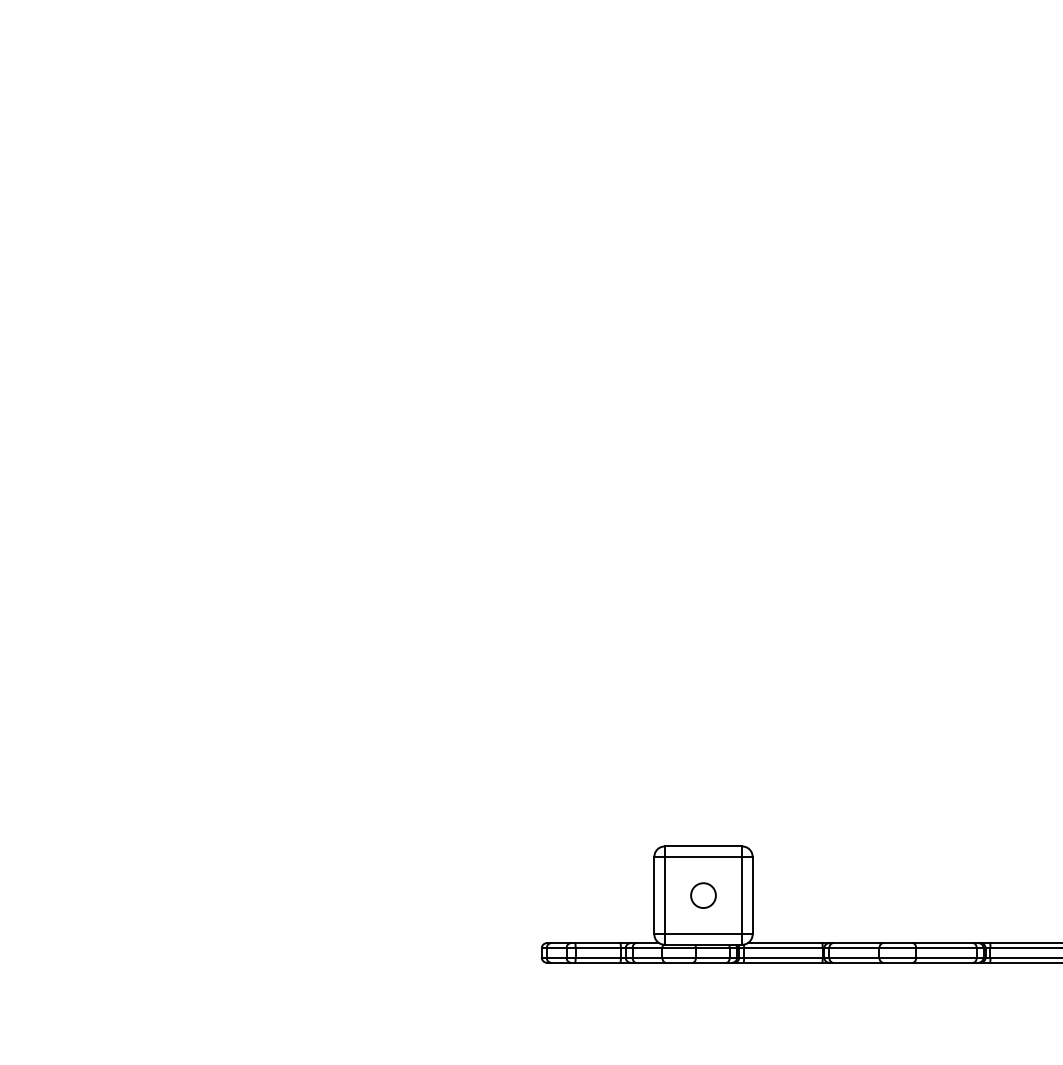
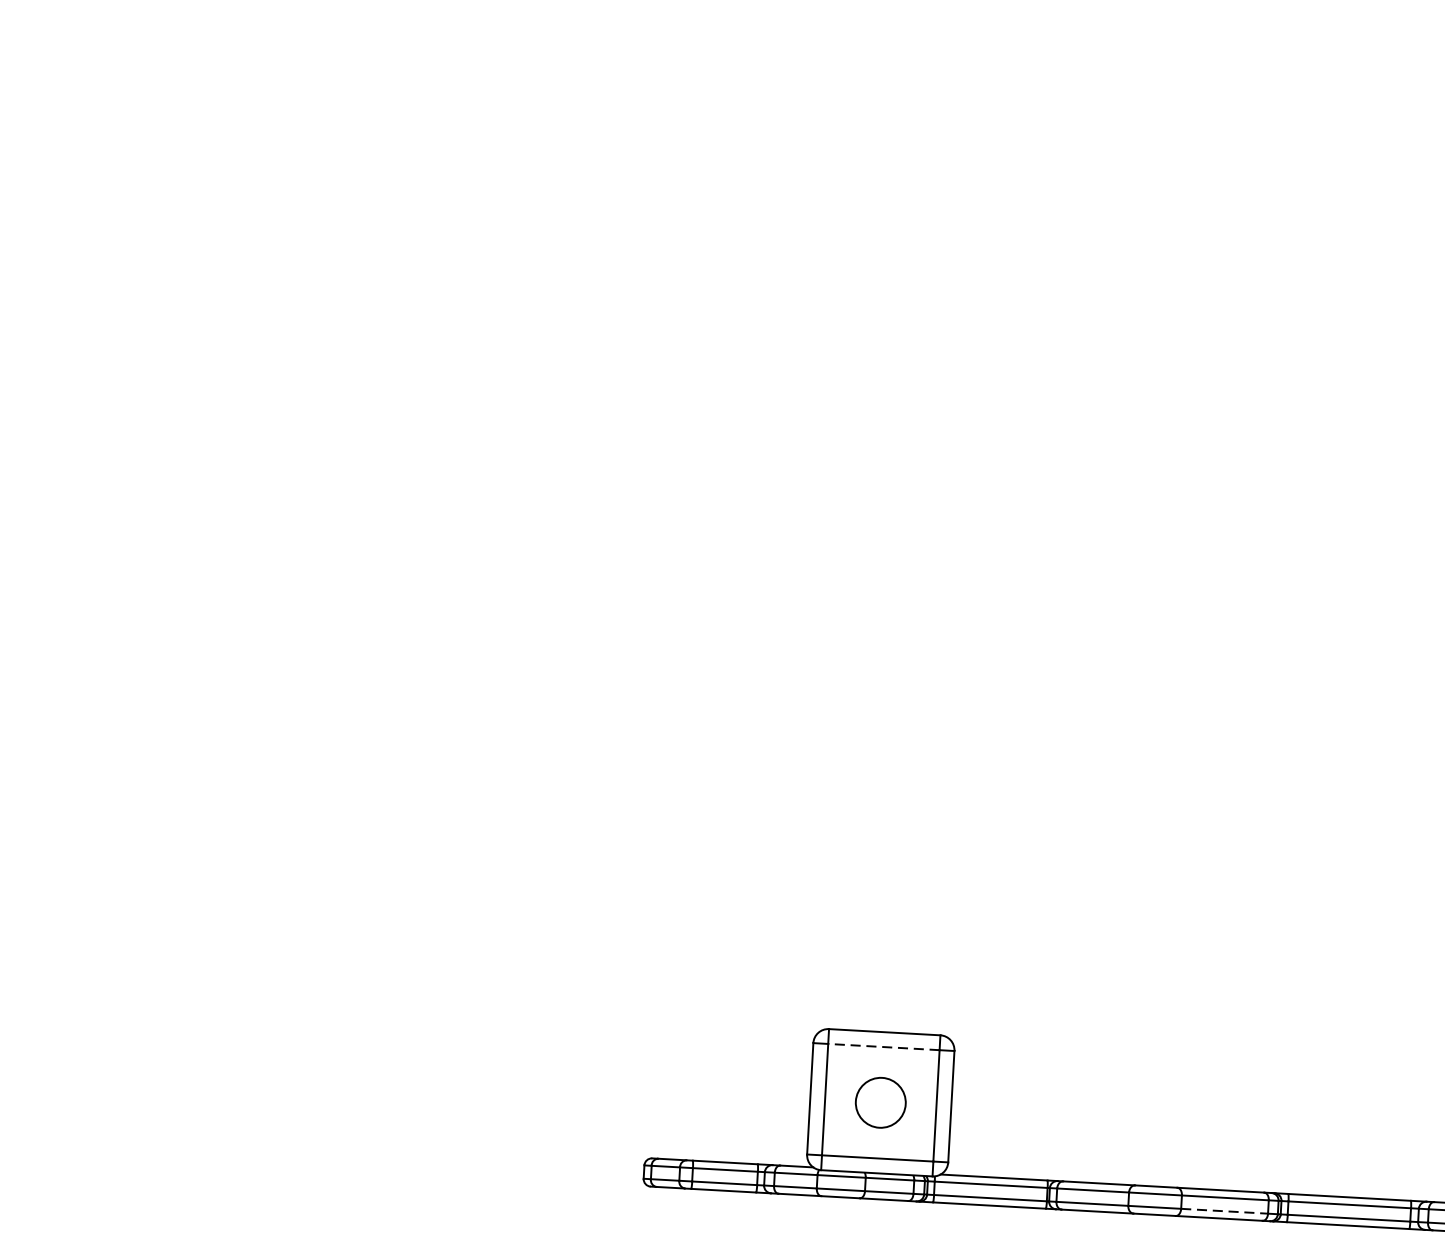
line: (703, 856) -> (883, 1046), solid -> dashed
circle: (703, 895) -> (880, 1102), size x1.4
line: (946, 957) -> (1224, 1211), solid -> dashed

